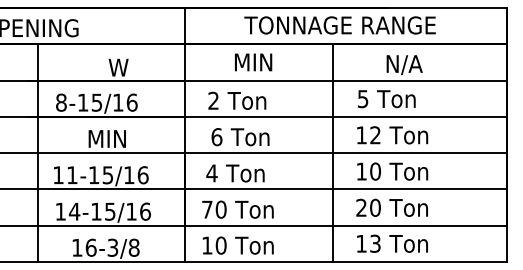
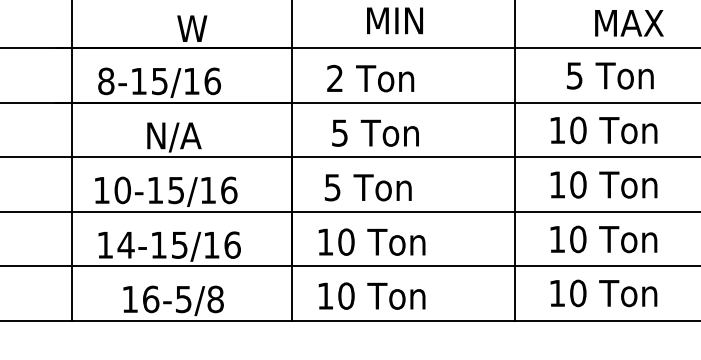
text: (410, 65) -> (630, 25), N/A -> MAX
text: (386, 99) -> (609, 76), moved
text: (375, 135) -> (578, 130), 12 -> 10
text: (216, 137) -> (339, 133), 6 -> 5
text: (108, 139) -> (177, 136), MIN -> N/A
text: (211, 173) -> (331, 187), 4 -> 5
text: (72, 175) -> (122, 190), 11-15/16 -> 10-15/16
text: (361, 207) -> (557, 238), 20 -> 10
text: (207, 209) -> (325, 241), 70 -> 10
text: (375, 243) -> (578, 292), 13 -> 10
text: (113, 247) -> (184, 298), 16-3/8 -> 16-5/8

